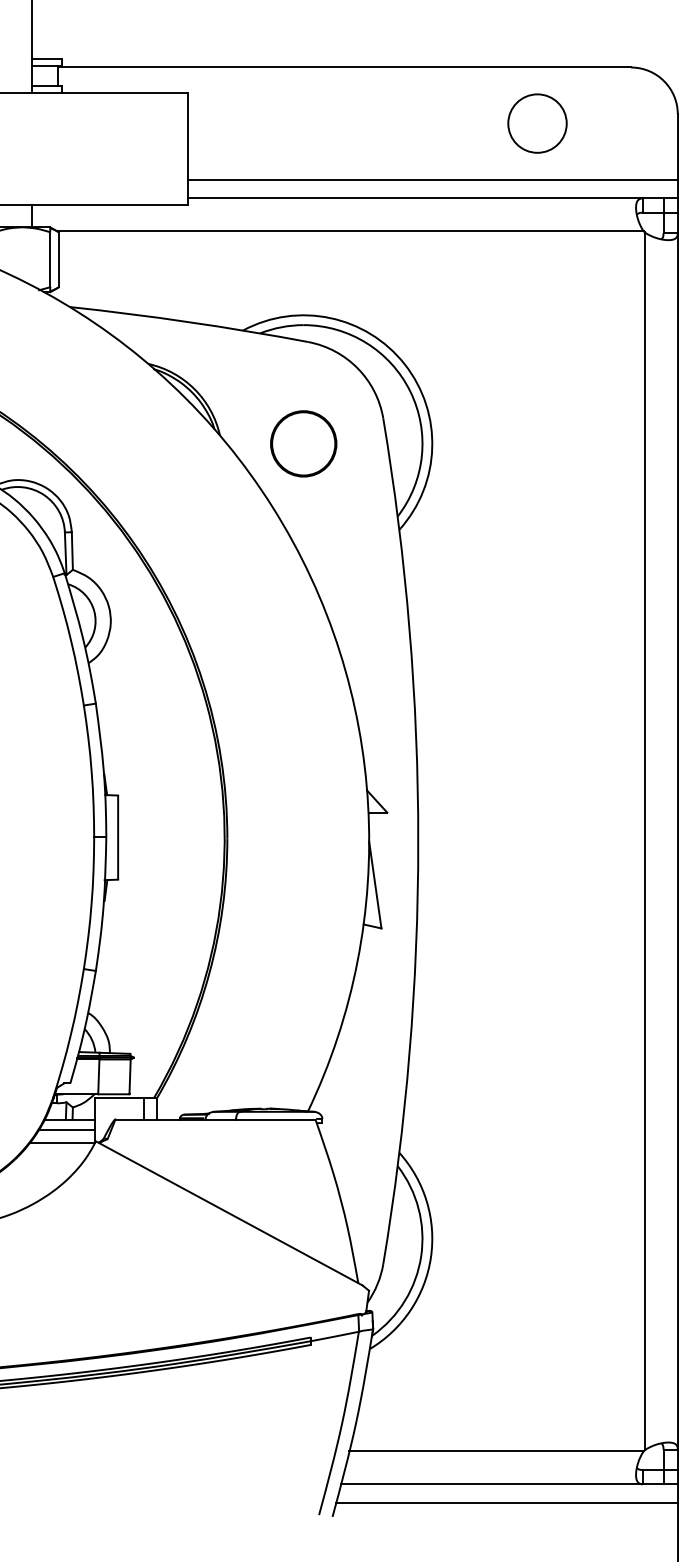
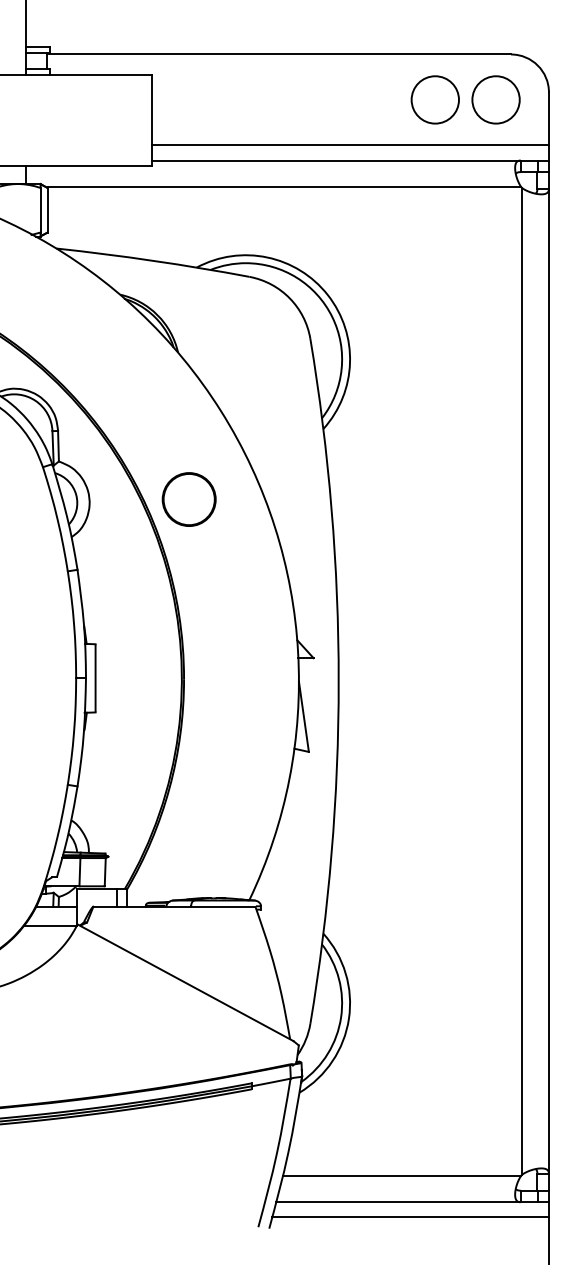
circle: (612, 123) -> (496, 99), added
circle: (303, 443) -> (189, 499), moved
line: (66, 1130) -> (53, 915), removed

